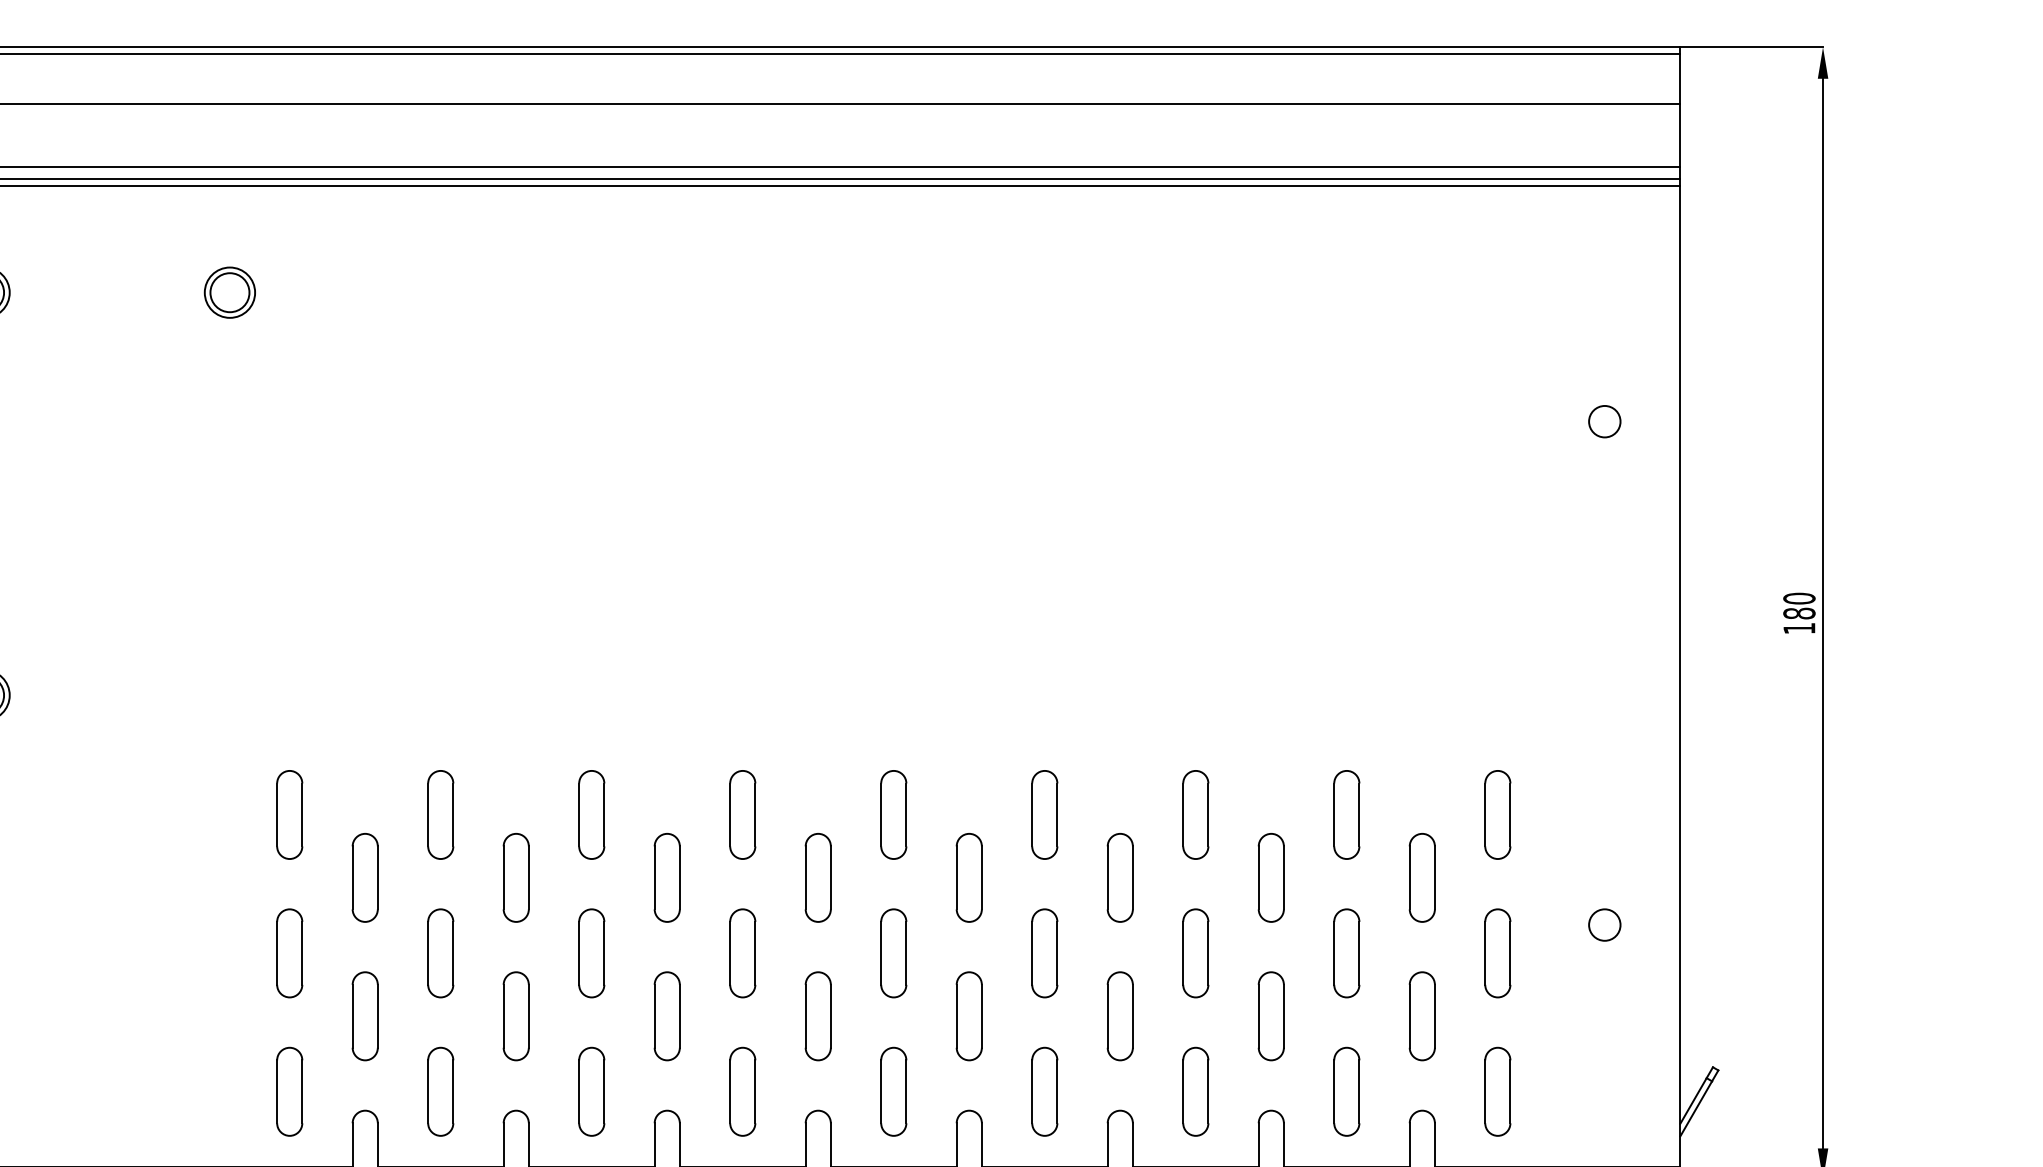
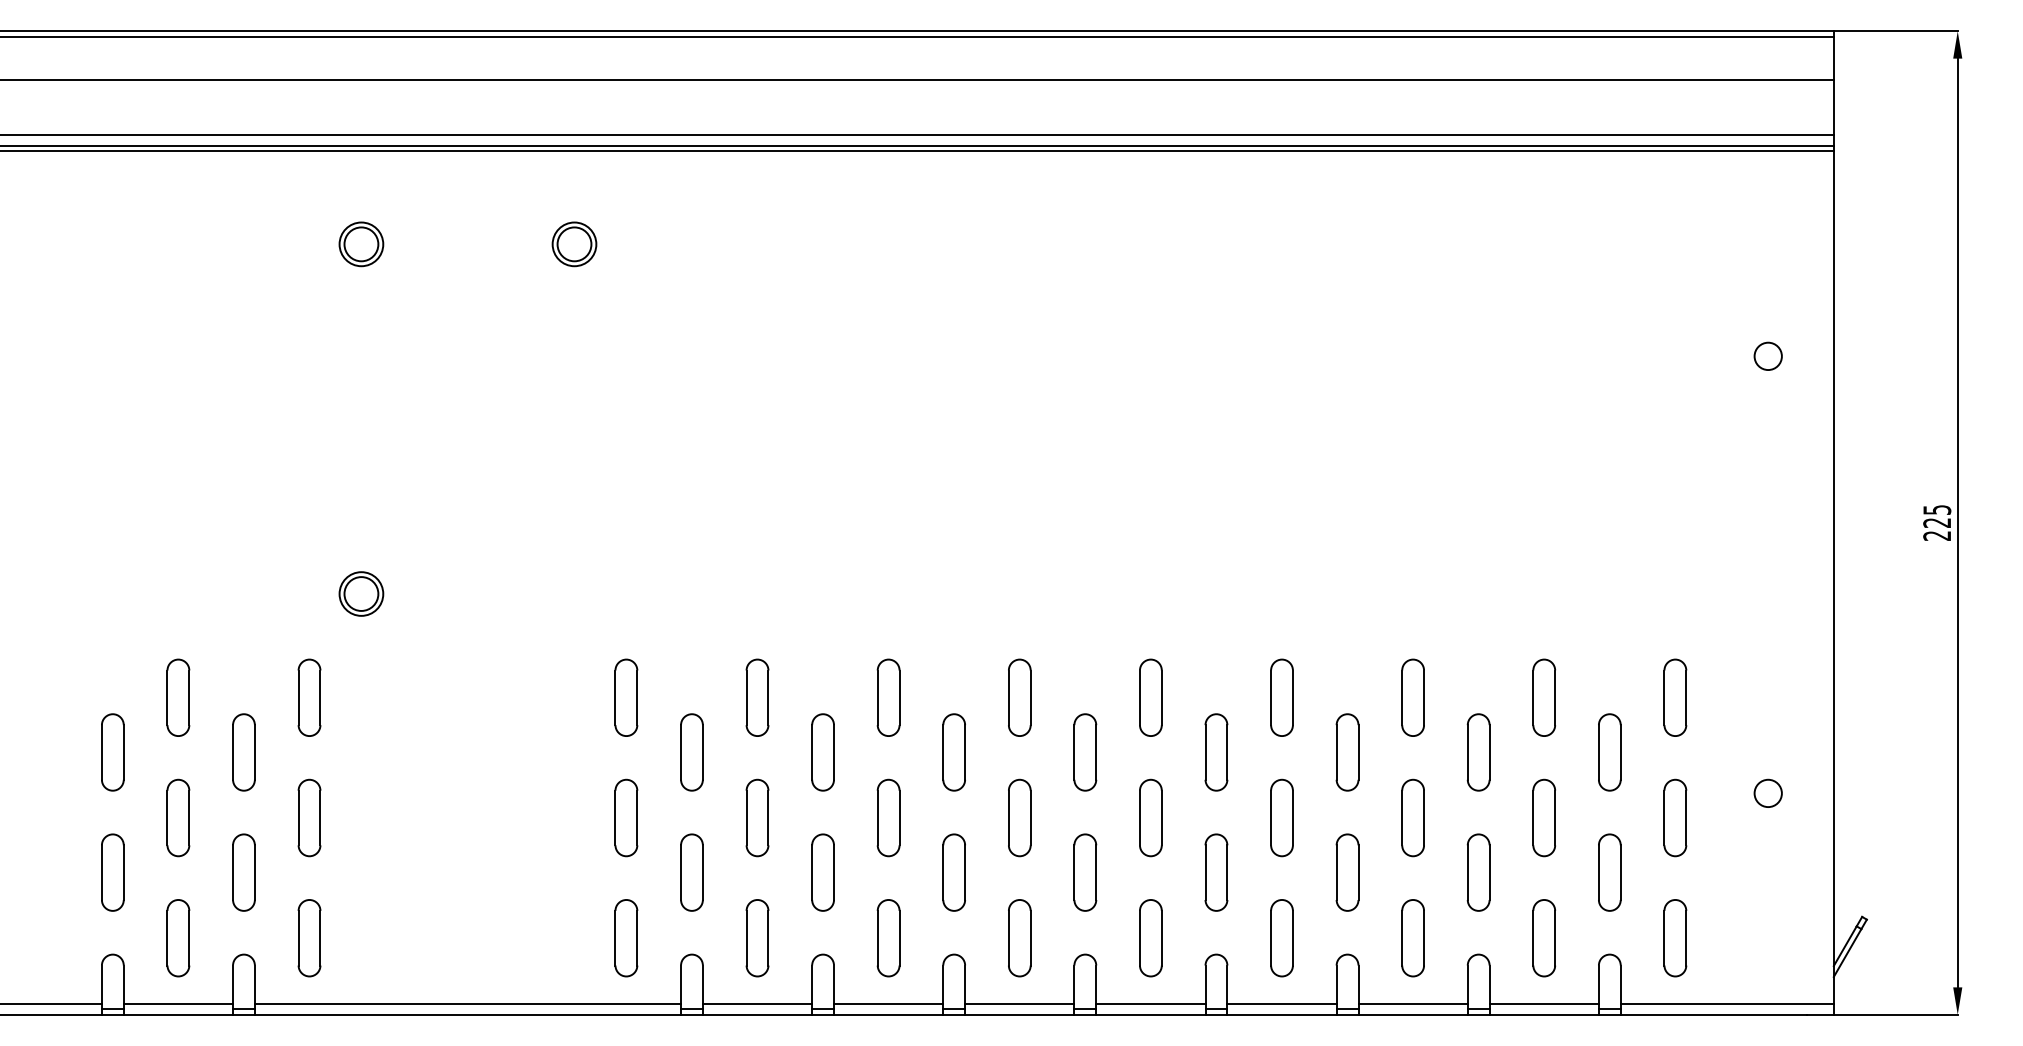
text: (1799, 613) -> (1937, 522), 180 -> 225

